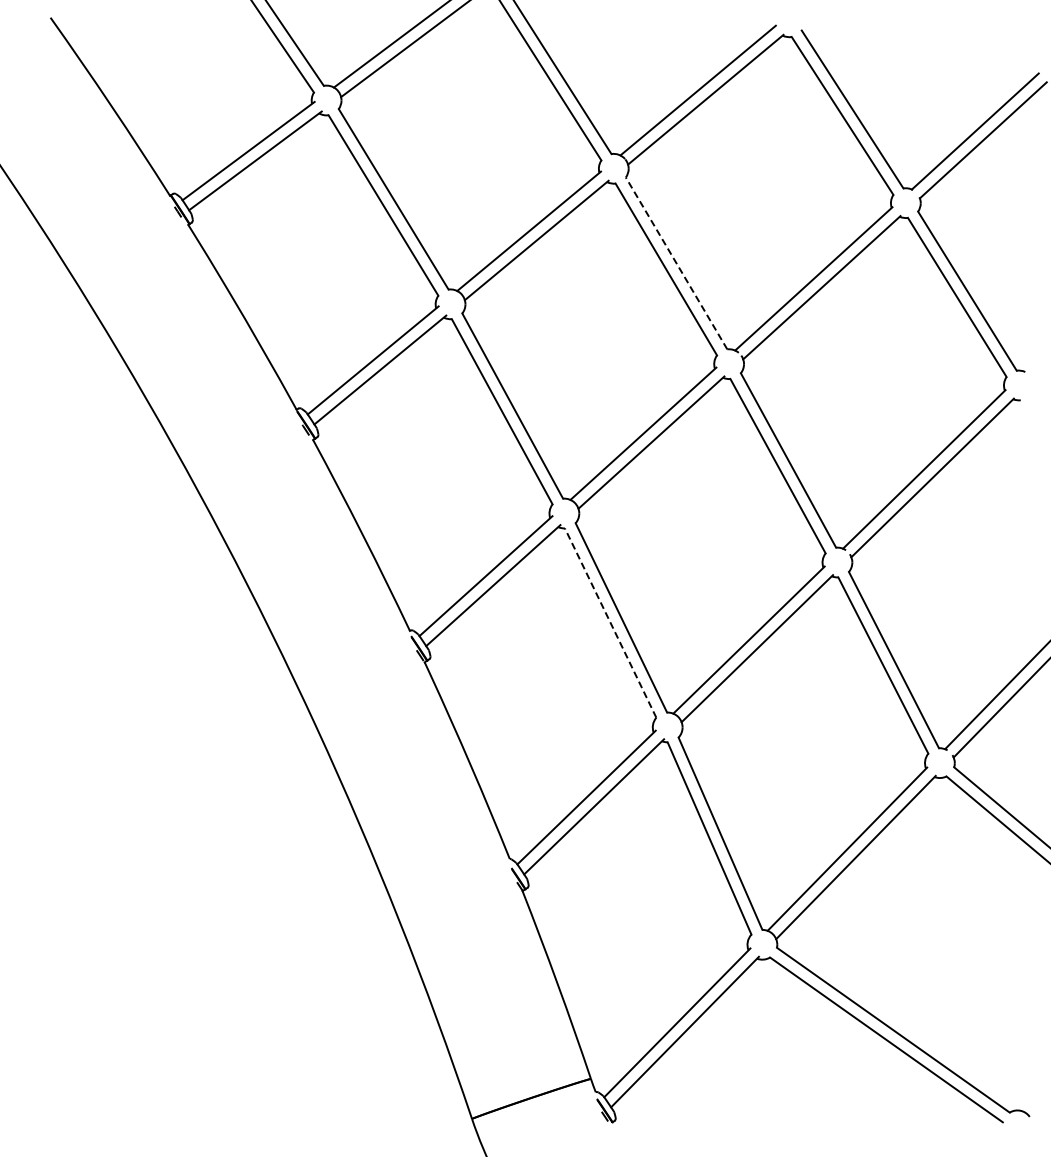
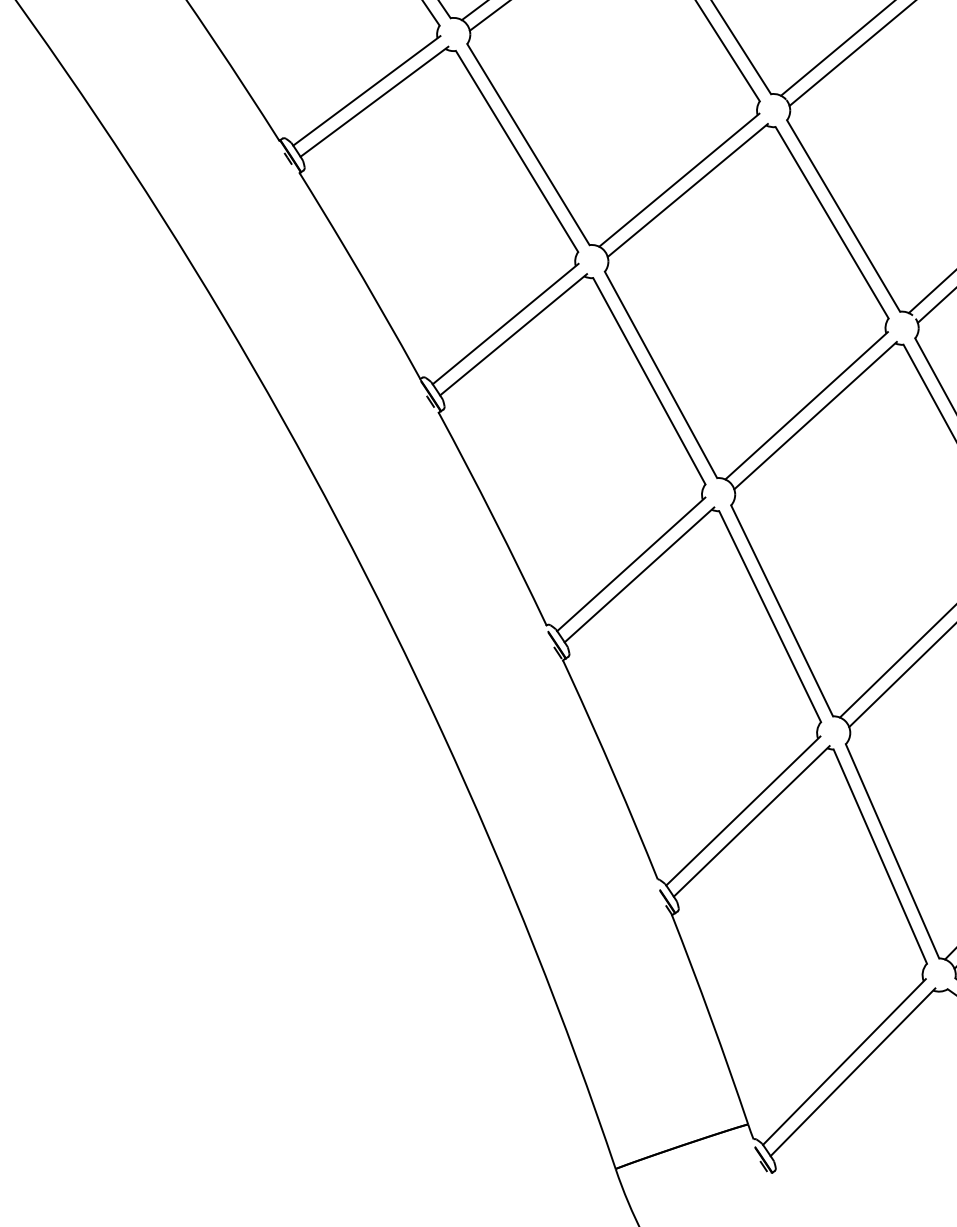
line: (676, 263) -> (843, 216), dashed -> solid
line: (610, 622) -> (769, 616), dashed -> solid

